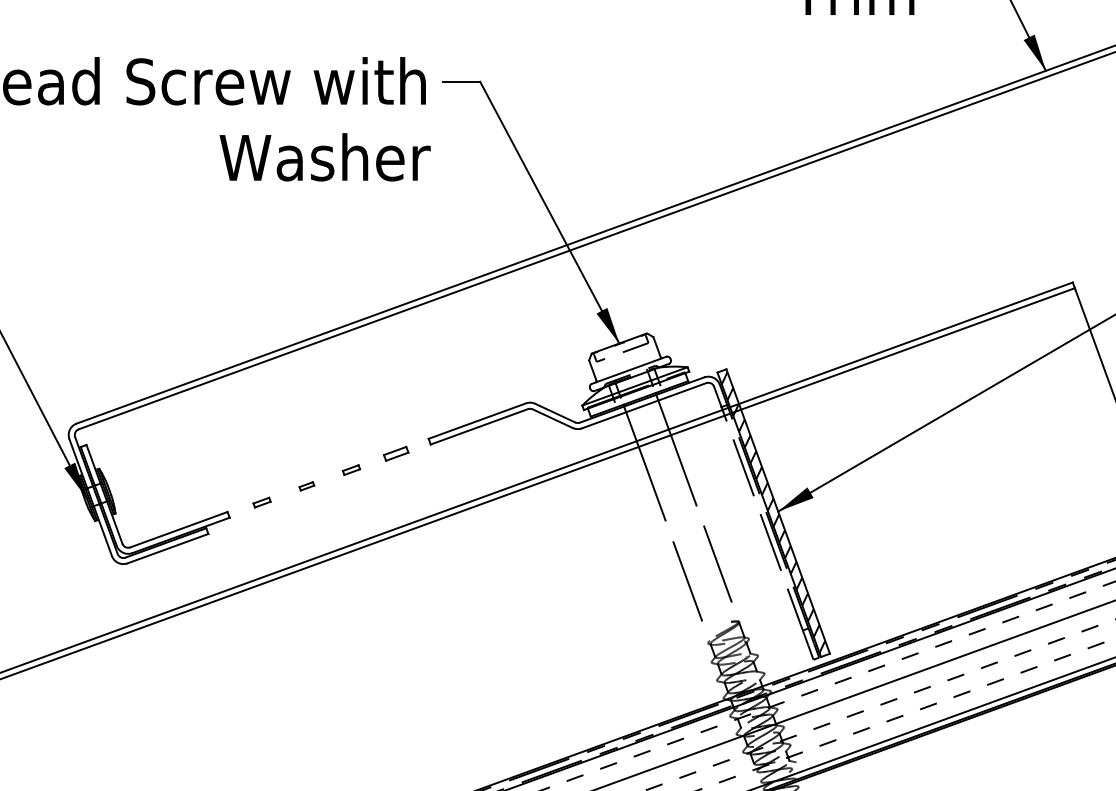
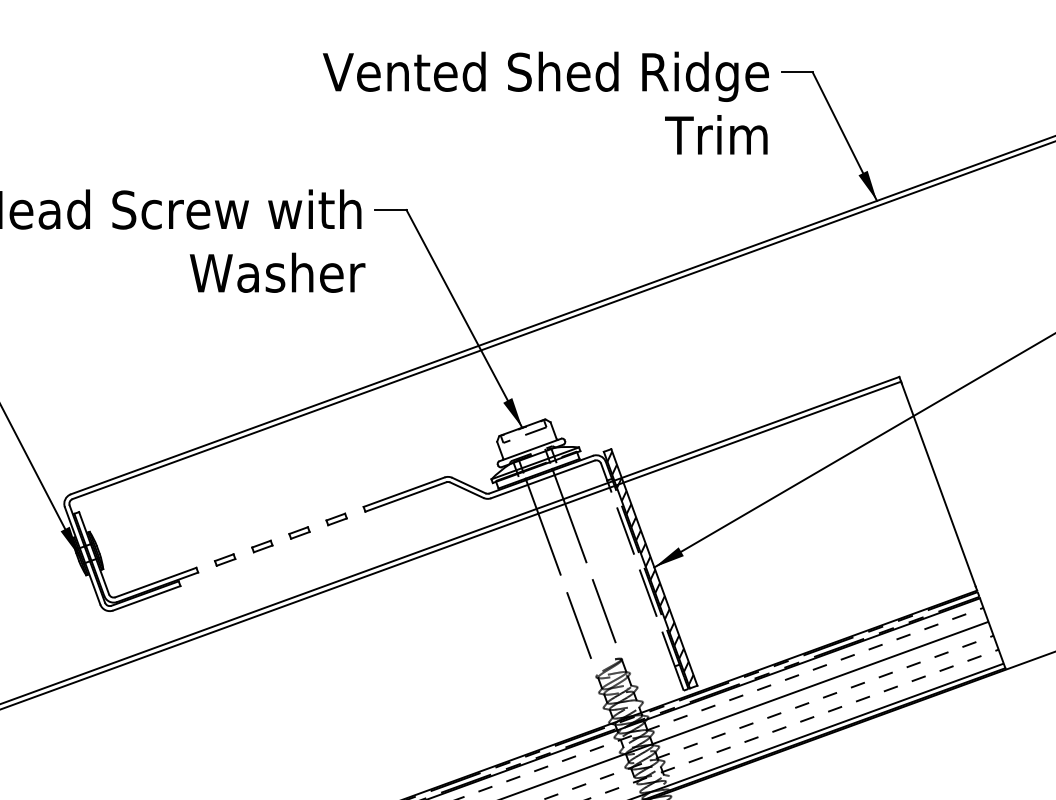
part: (351, 469) -> (299, 532), size x1.43
part: (307, 486) -> (262, 546), size x1.67
part: (261, 502) -> (224, 559), size x1.43

